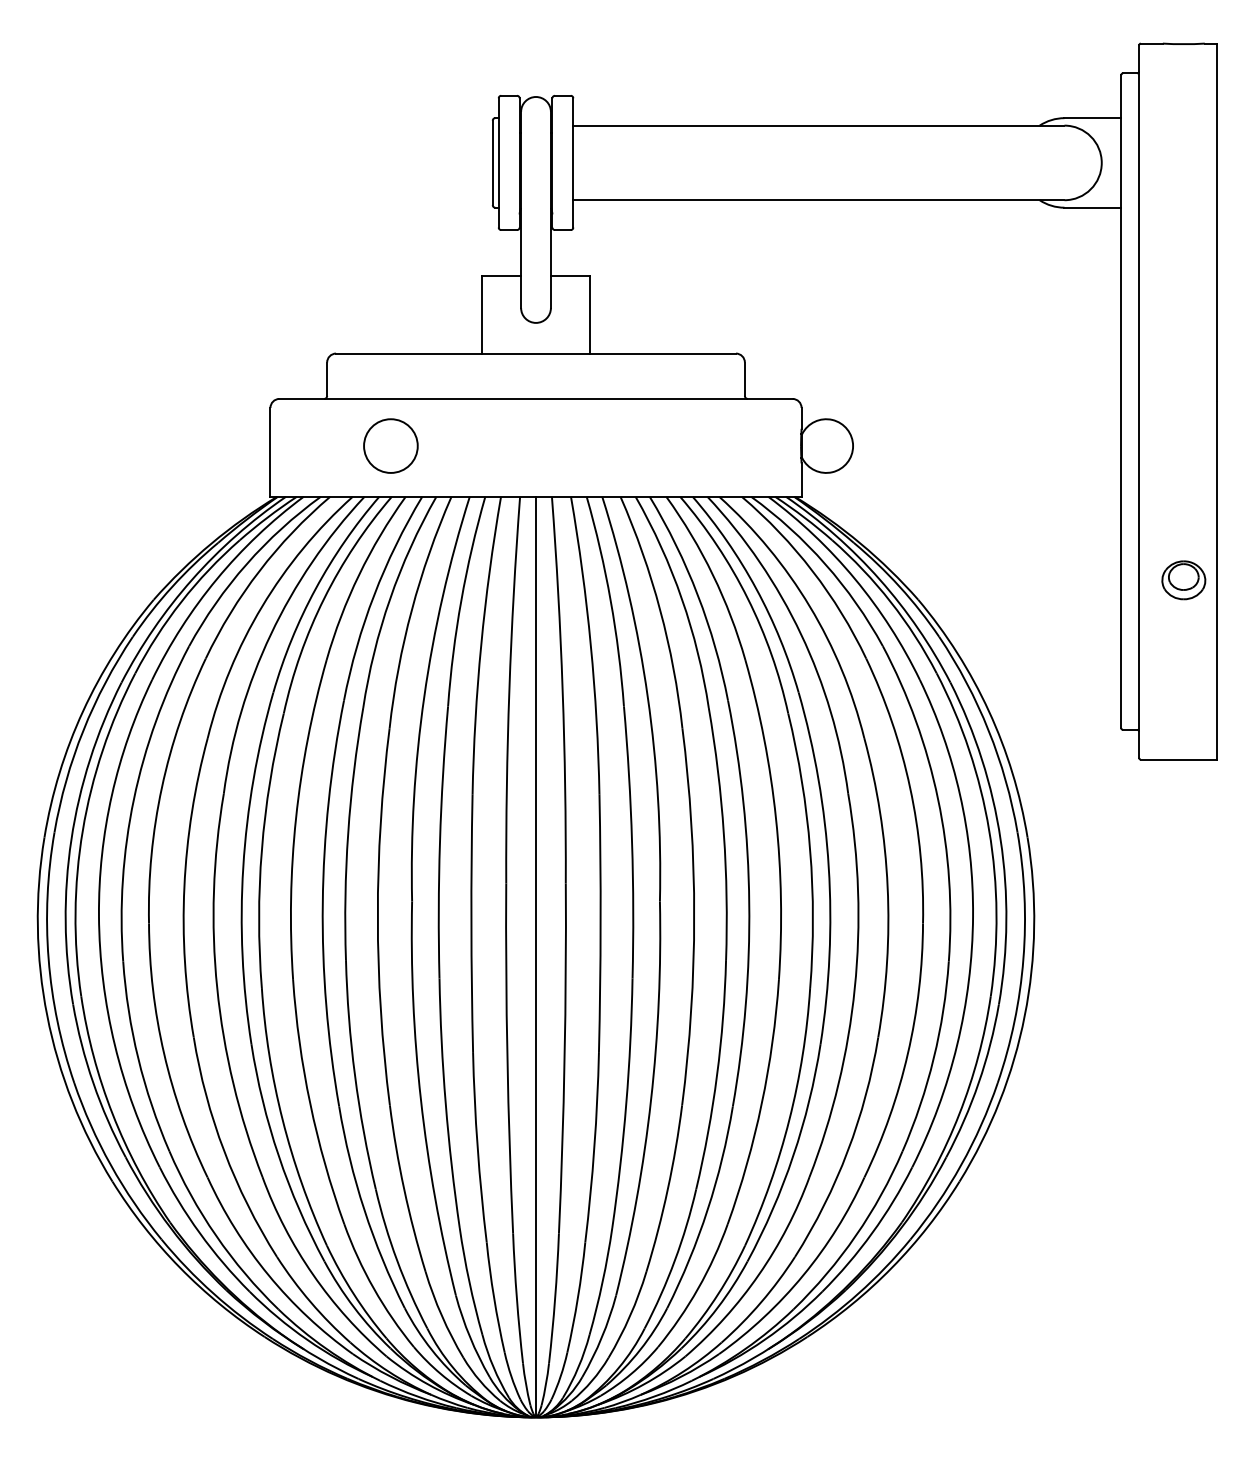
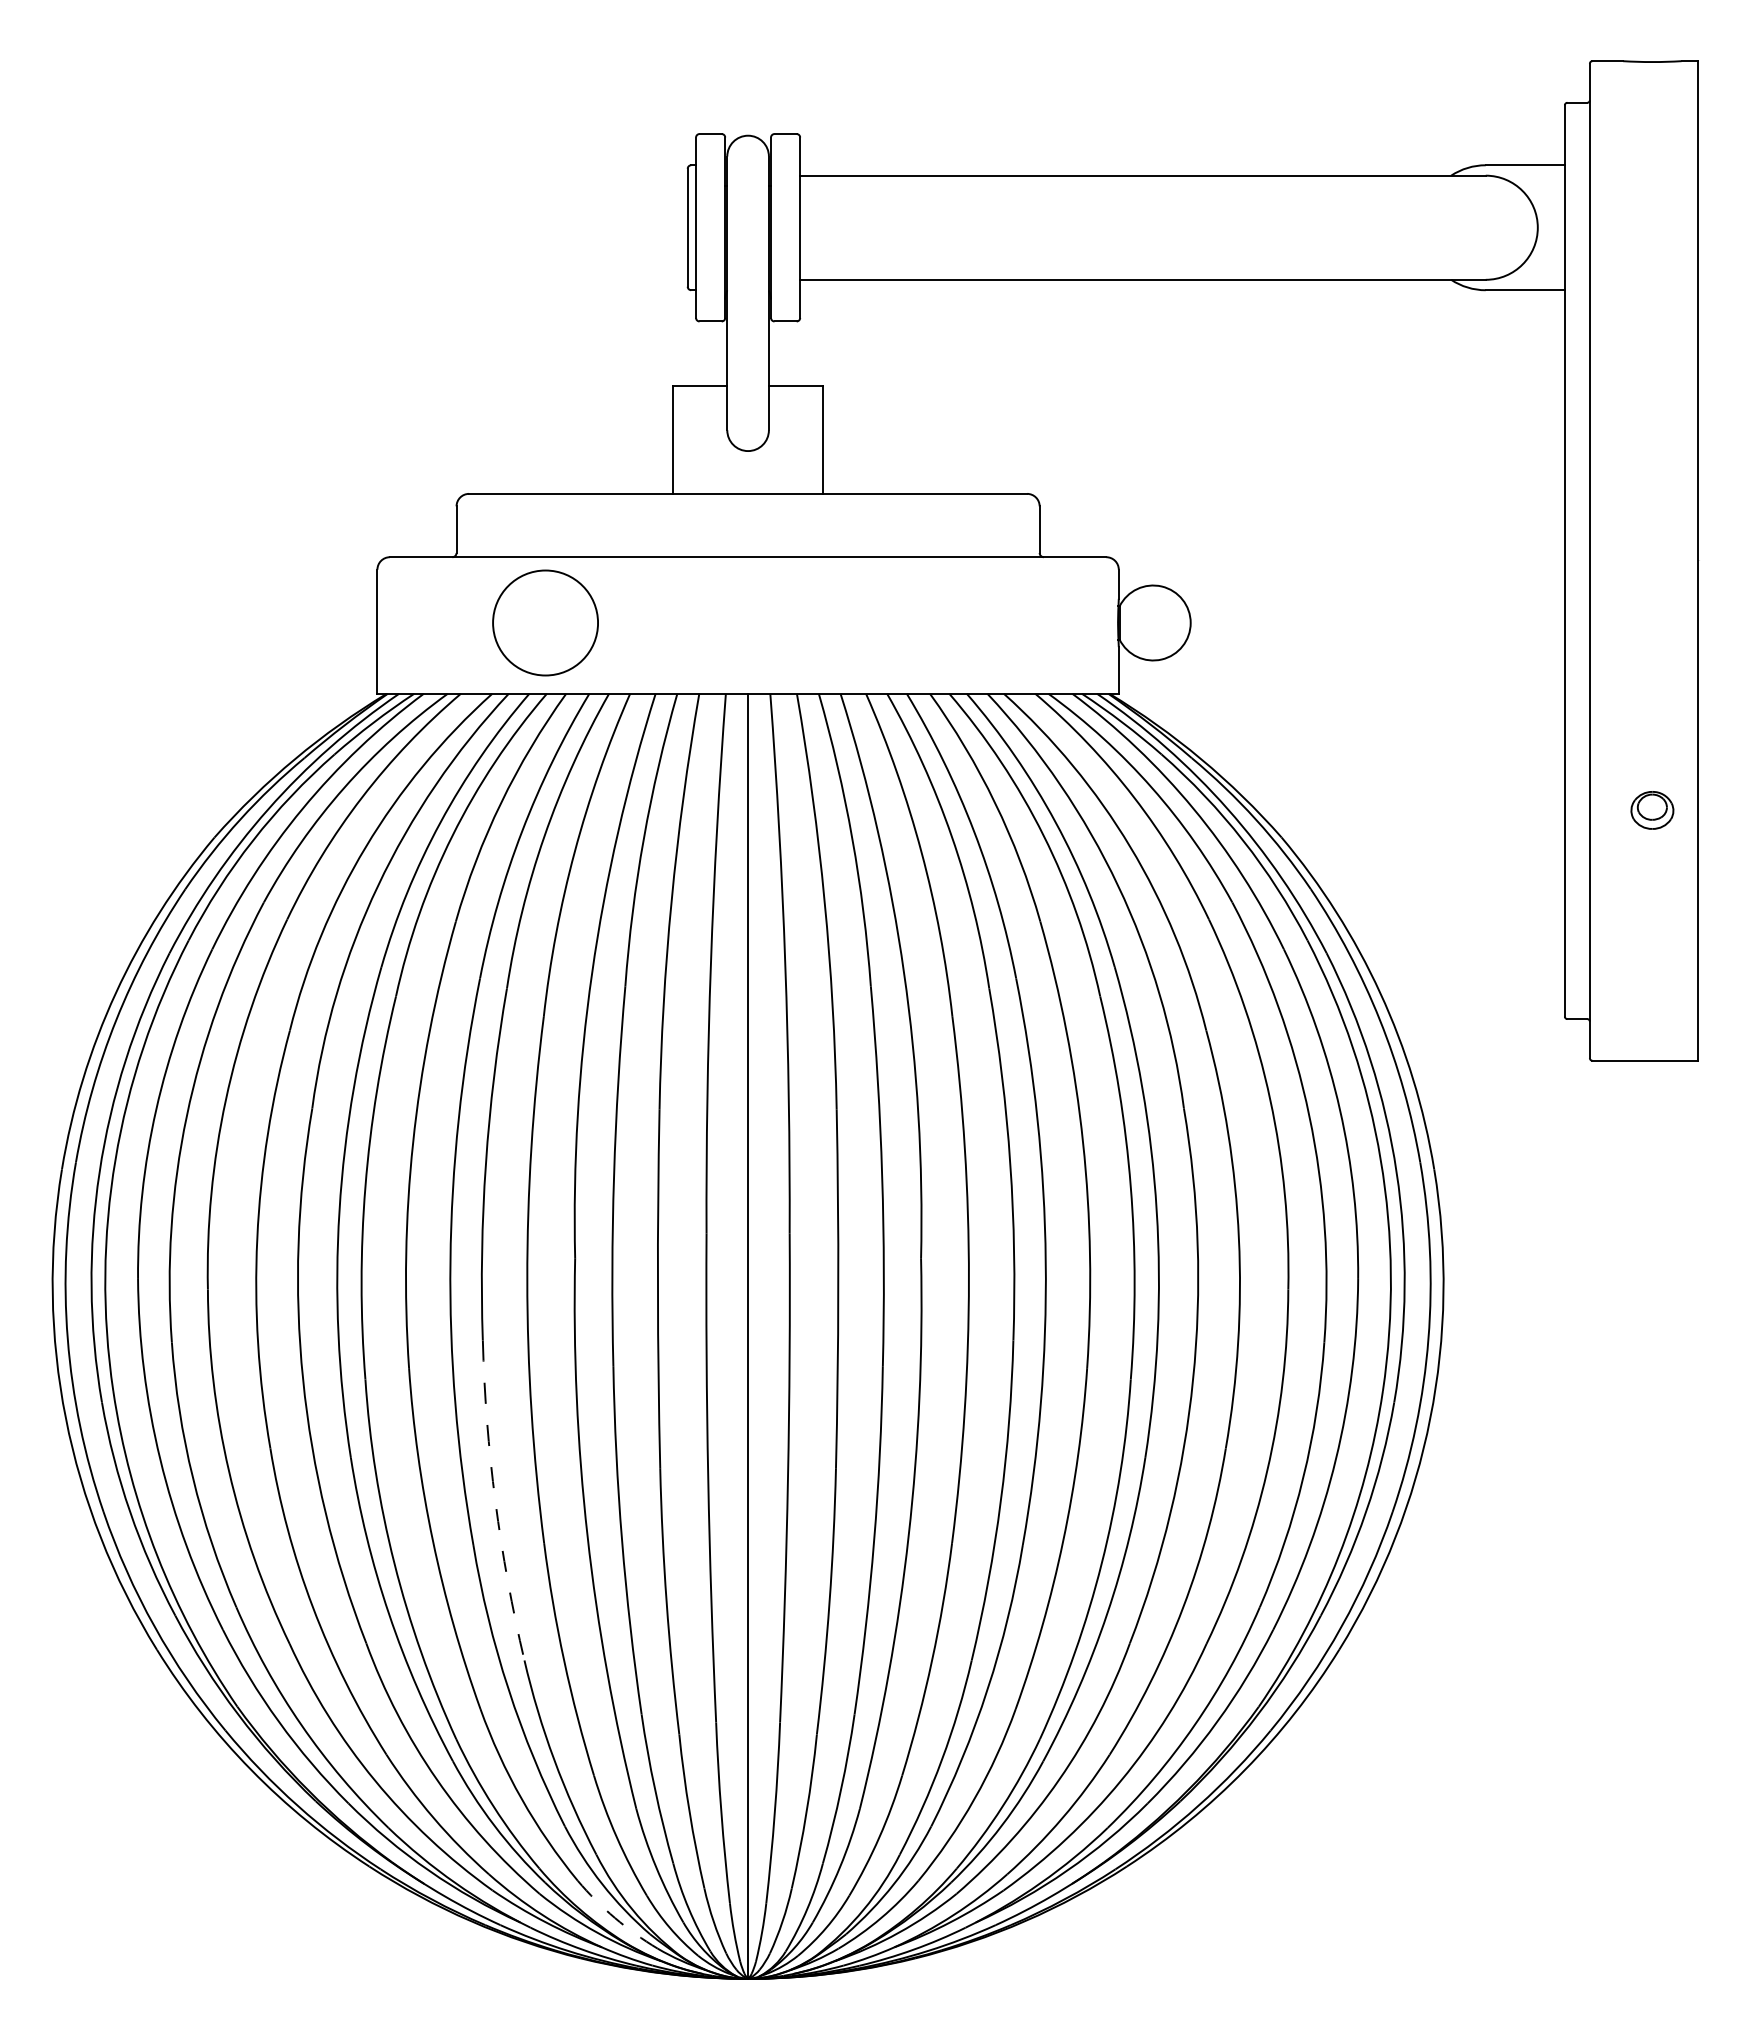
circle: (390, 445) -> (545, 622), size x1.4
part: (1183, 580) -> (1652, 810), size x0.7
arc: (355, 1075) -> (495, 1501), solid -> dashed
arc: (440, 1374) -> (614, 1918), solid -> dashed

